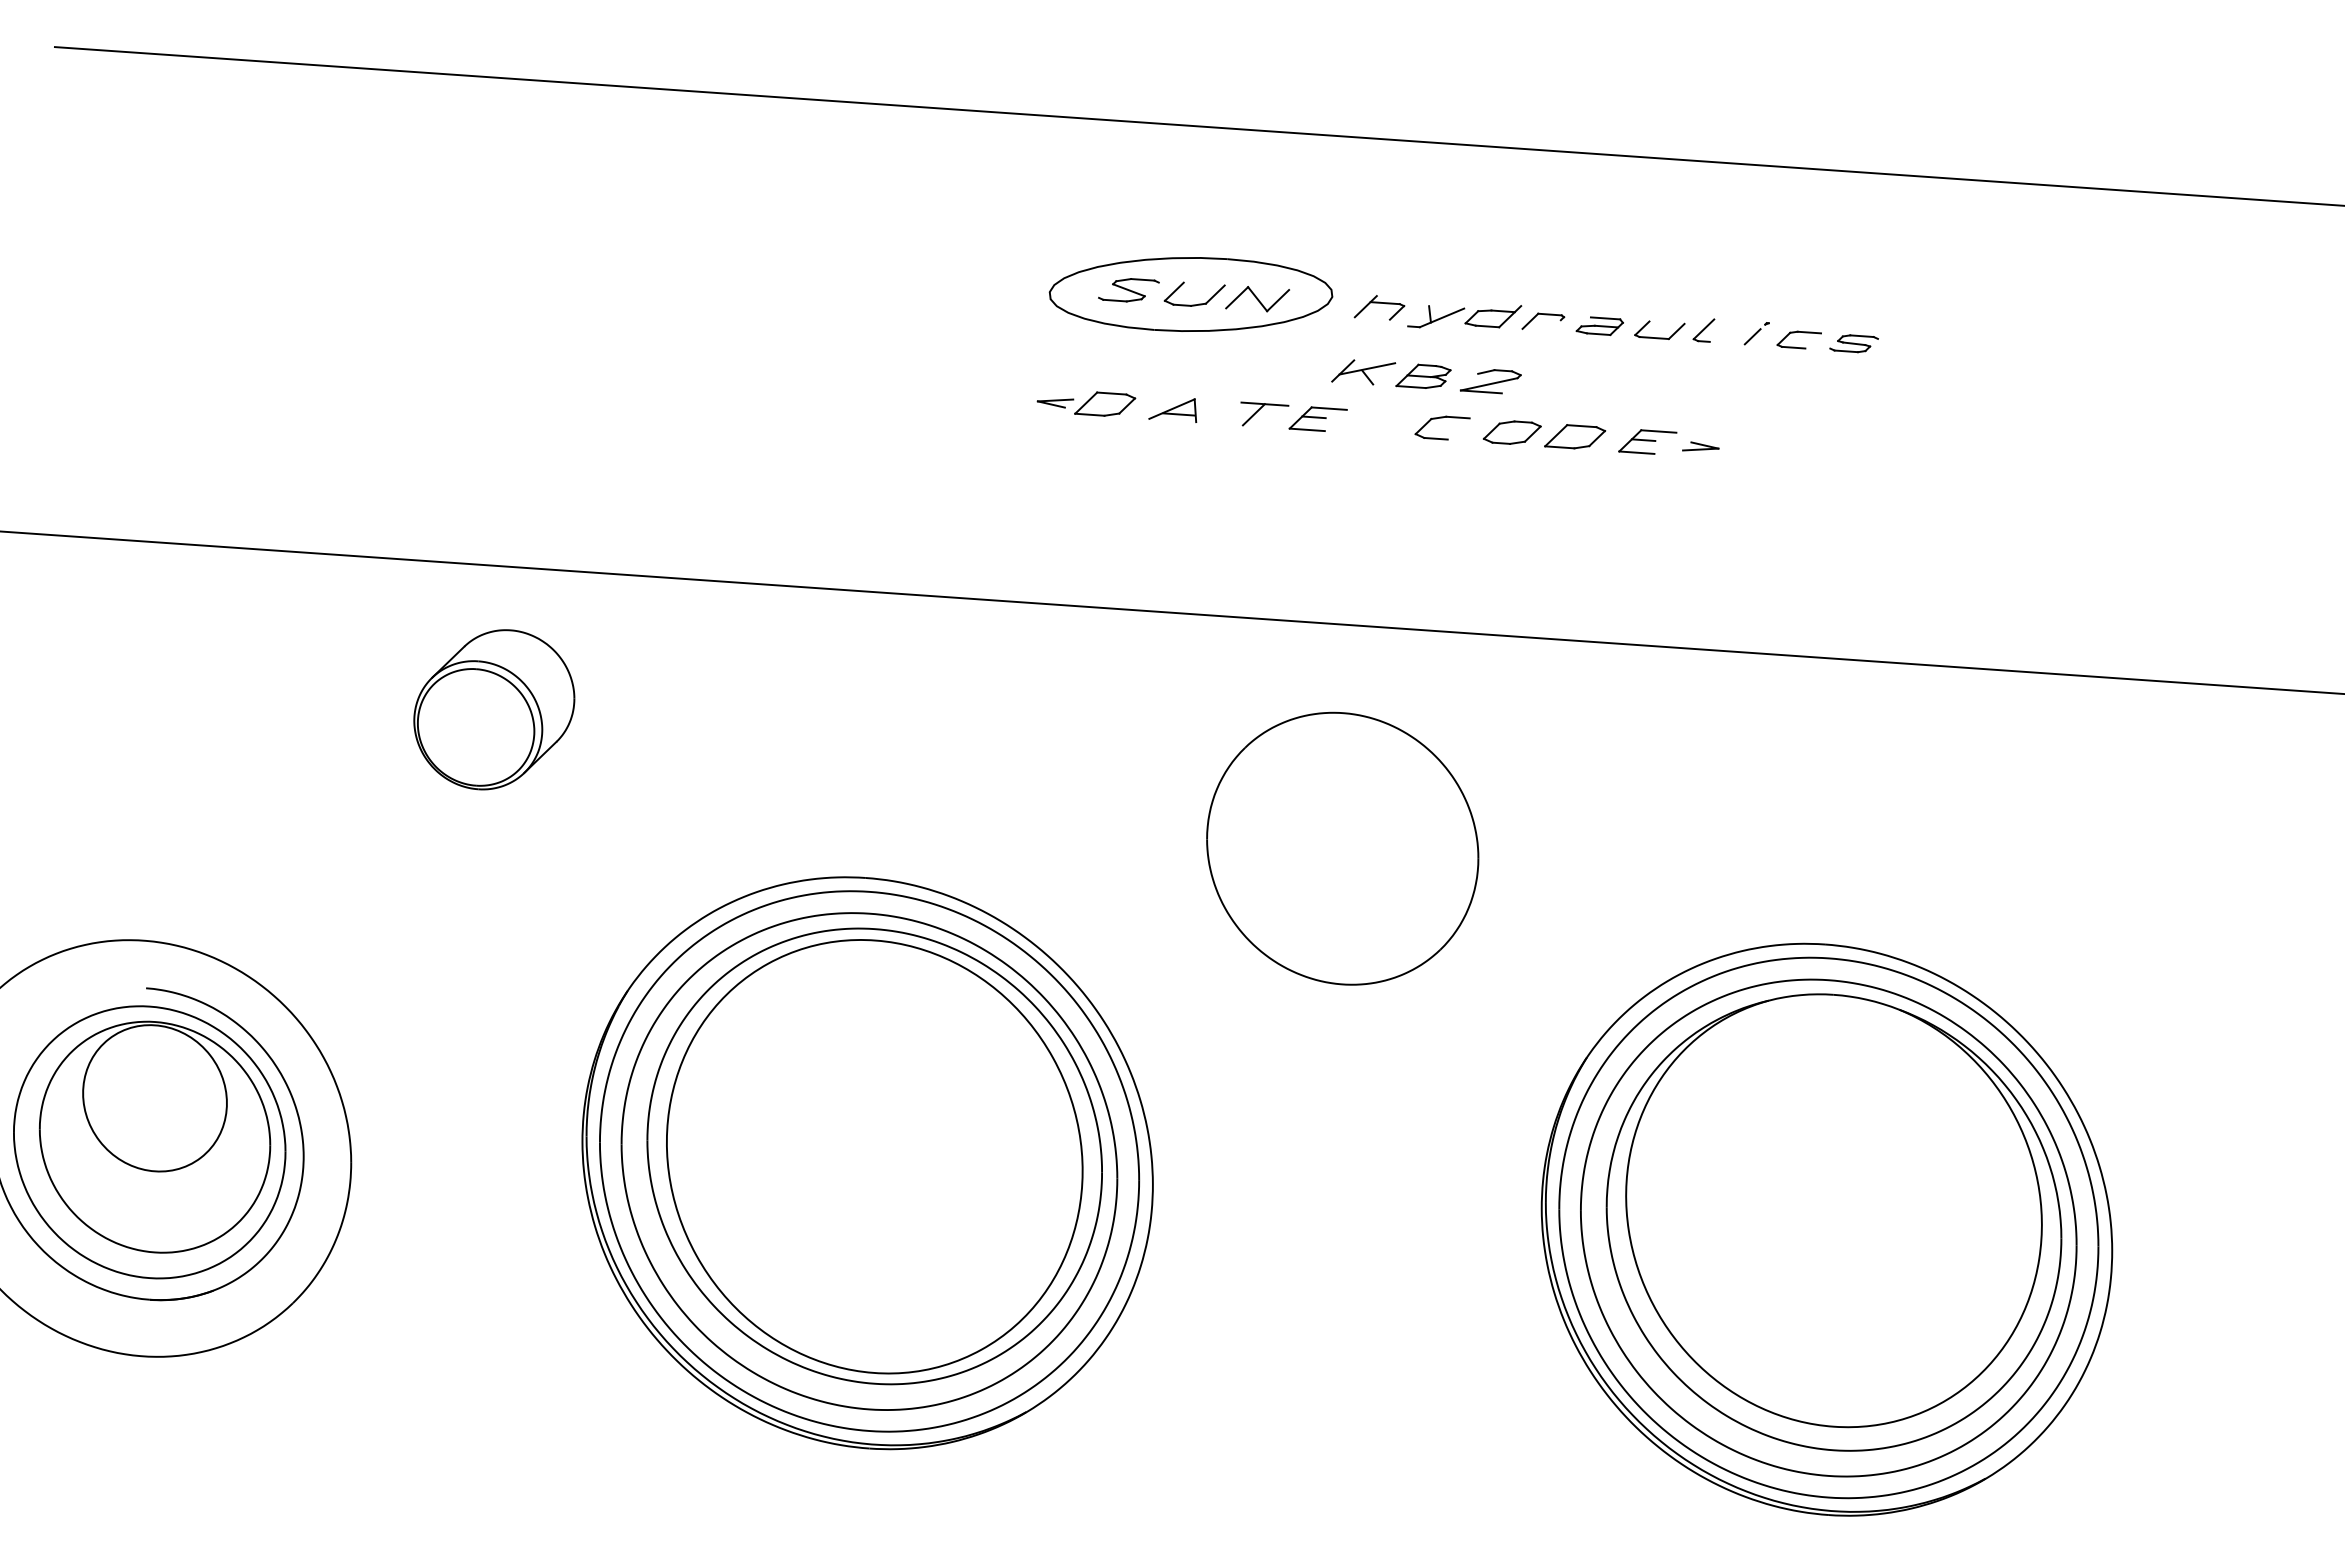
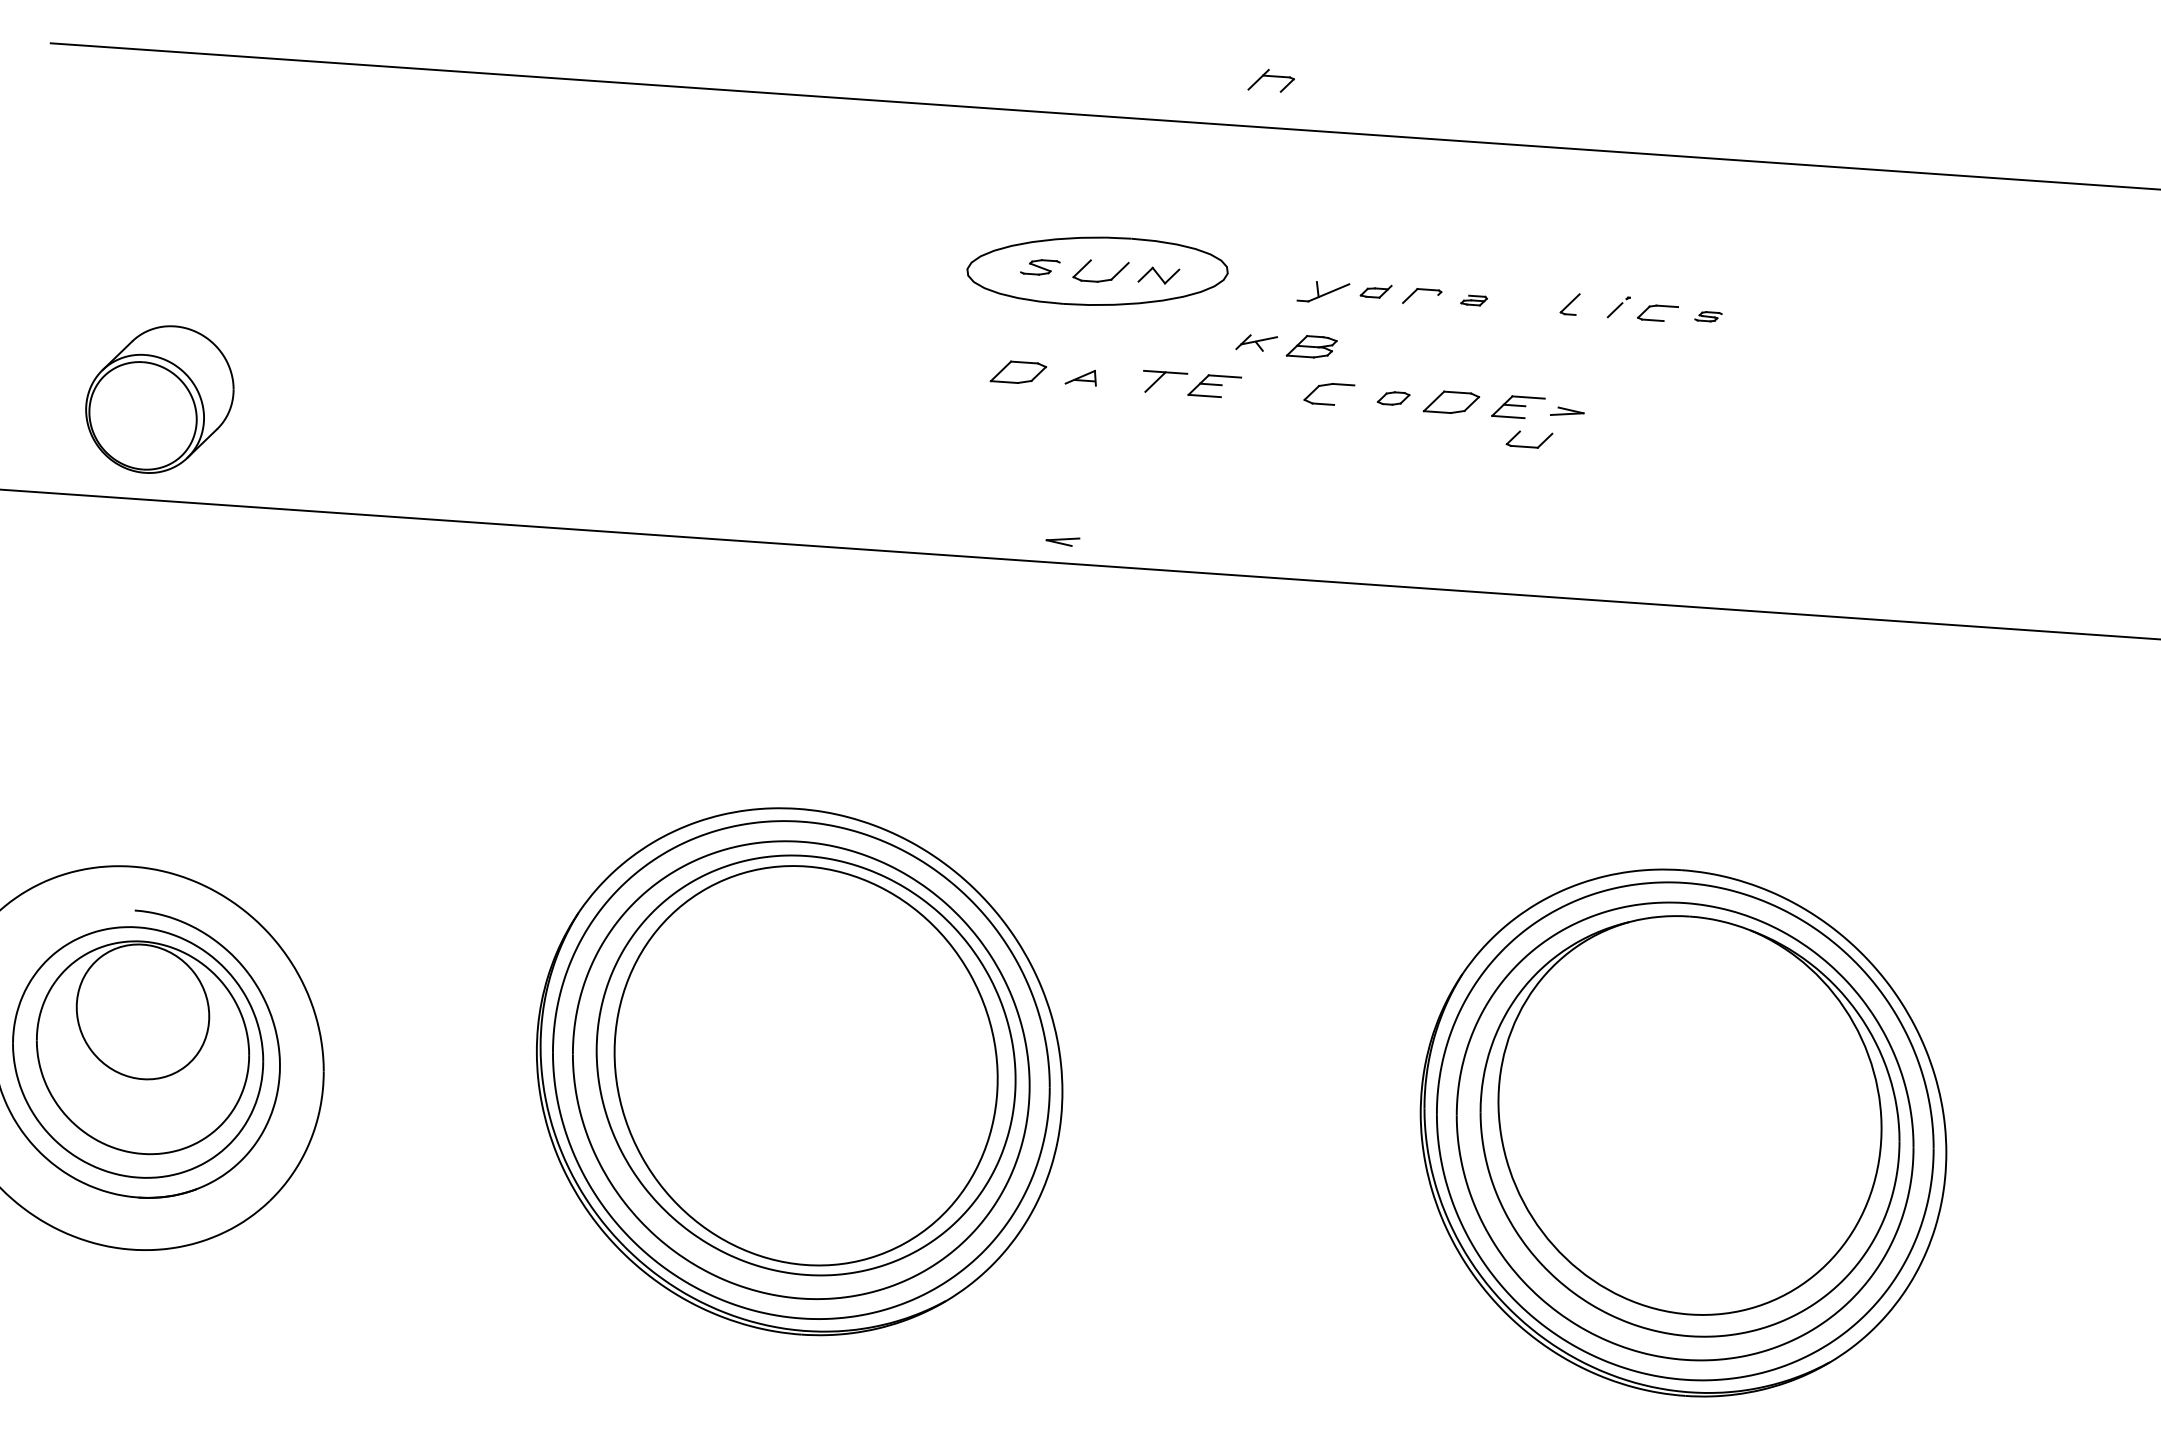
part: (1128, 290) -> (1039, 267), size x0.7
part: (1257, 299) -> (1158, 275), size x0.7
part: (1379, 307) -> (1271, 80), moved
part: (1493, 316) -> (1376, 291), size x0.6
part: (1599, 326) -> (1473, 300), size x0.6
part: (1659, 337) -> (1529, 446), moved
part: (1853, 343) -> (1707, 316), size x0.6
part: (1363, 372) -> (1256, 343), size x0.7
part: (1490, 381) -> (1373, 351), removed
part: (1055, 403) -> (1062, 542), moved
part: (1172, 410) -> (1080, 378), size x0.7
part: (1512, 432) -> (1393, 398), size x0.6
part: (494, 709) -> (160, 399), moved
part: (1342, 848) -> (1237, 781), removed

